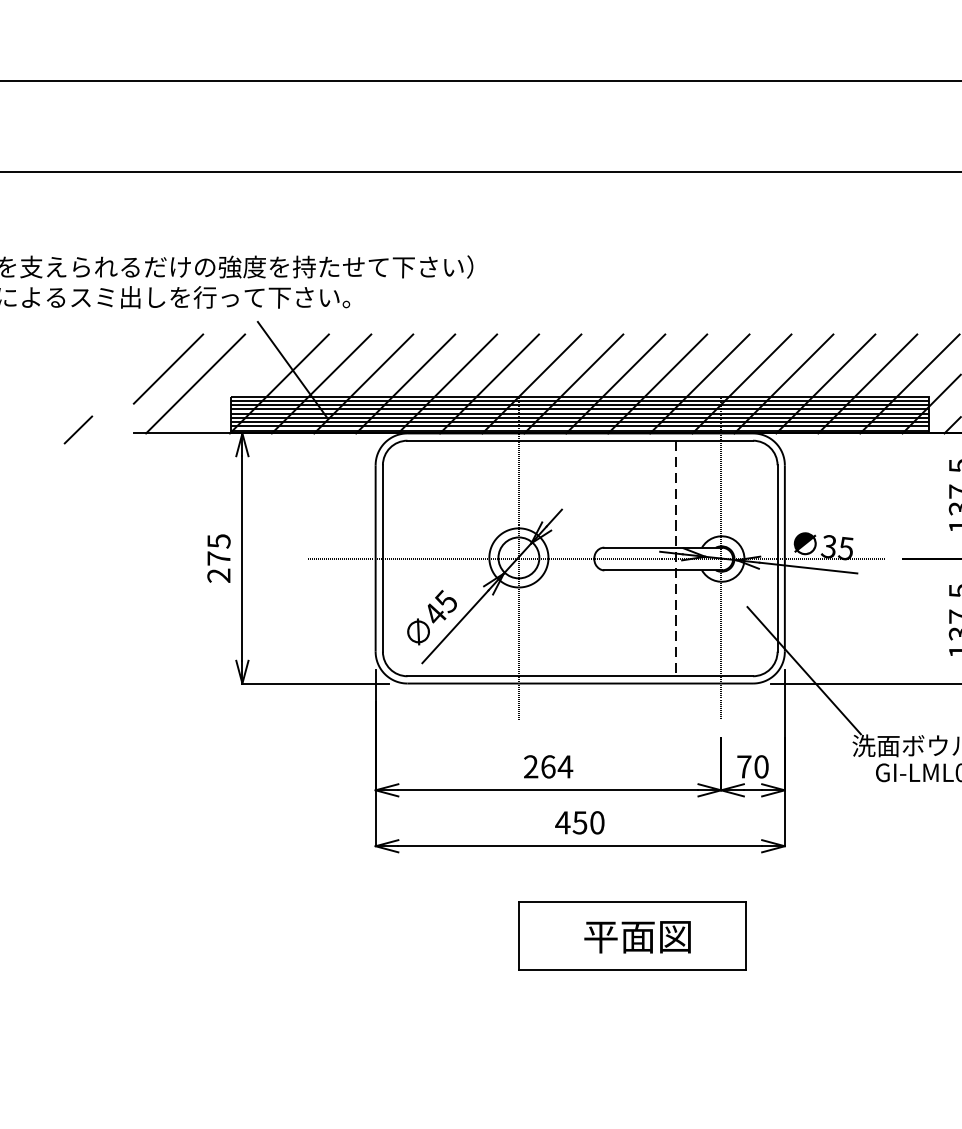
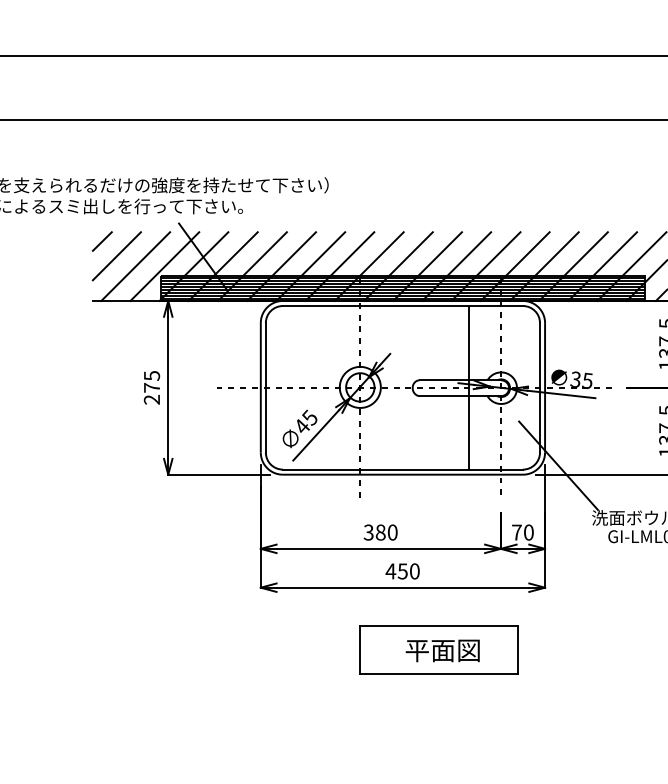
line: (236, 383) -> (164, 266), added
line: (77, 429) -> (101, 241), moved
line: (676, 559) -> (469, 388), dashed -> solid
text: (547, 766) -> (380, 532), 264 -> 380

